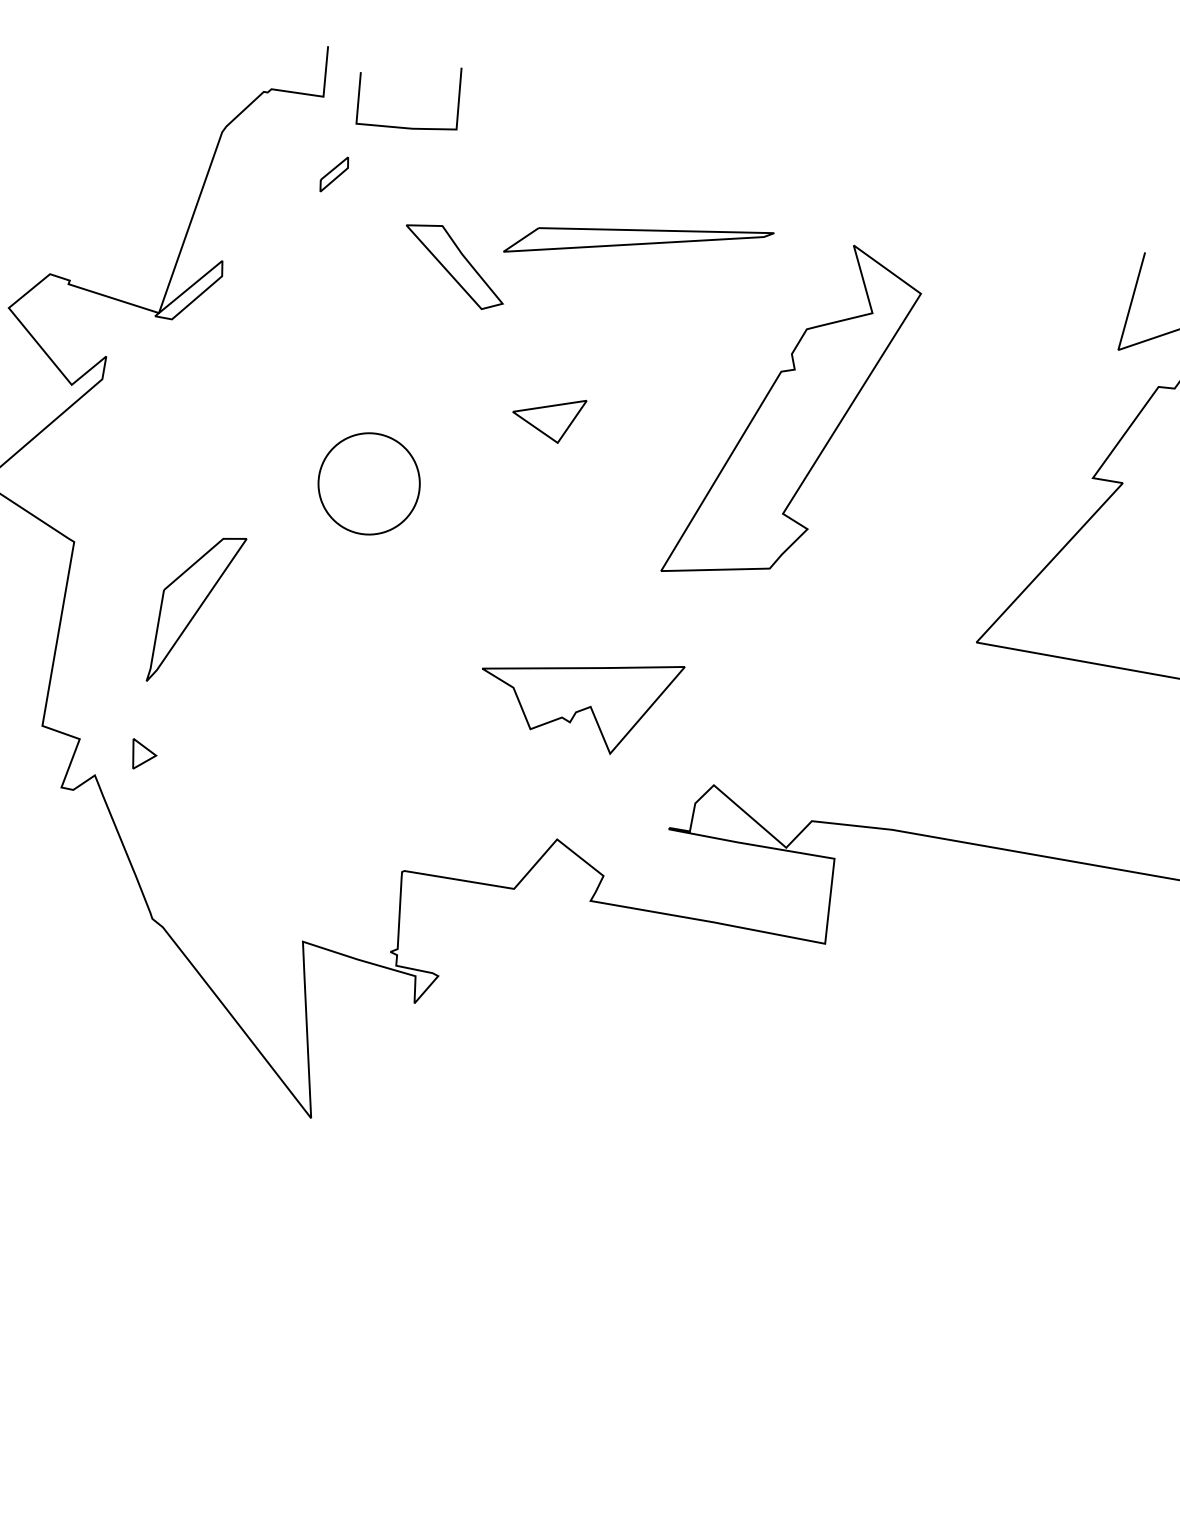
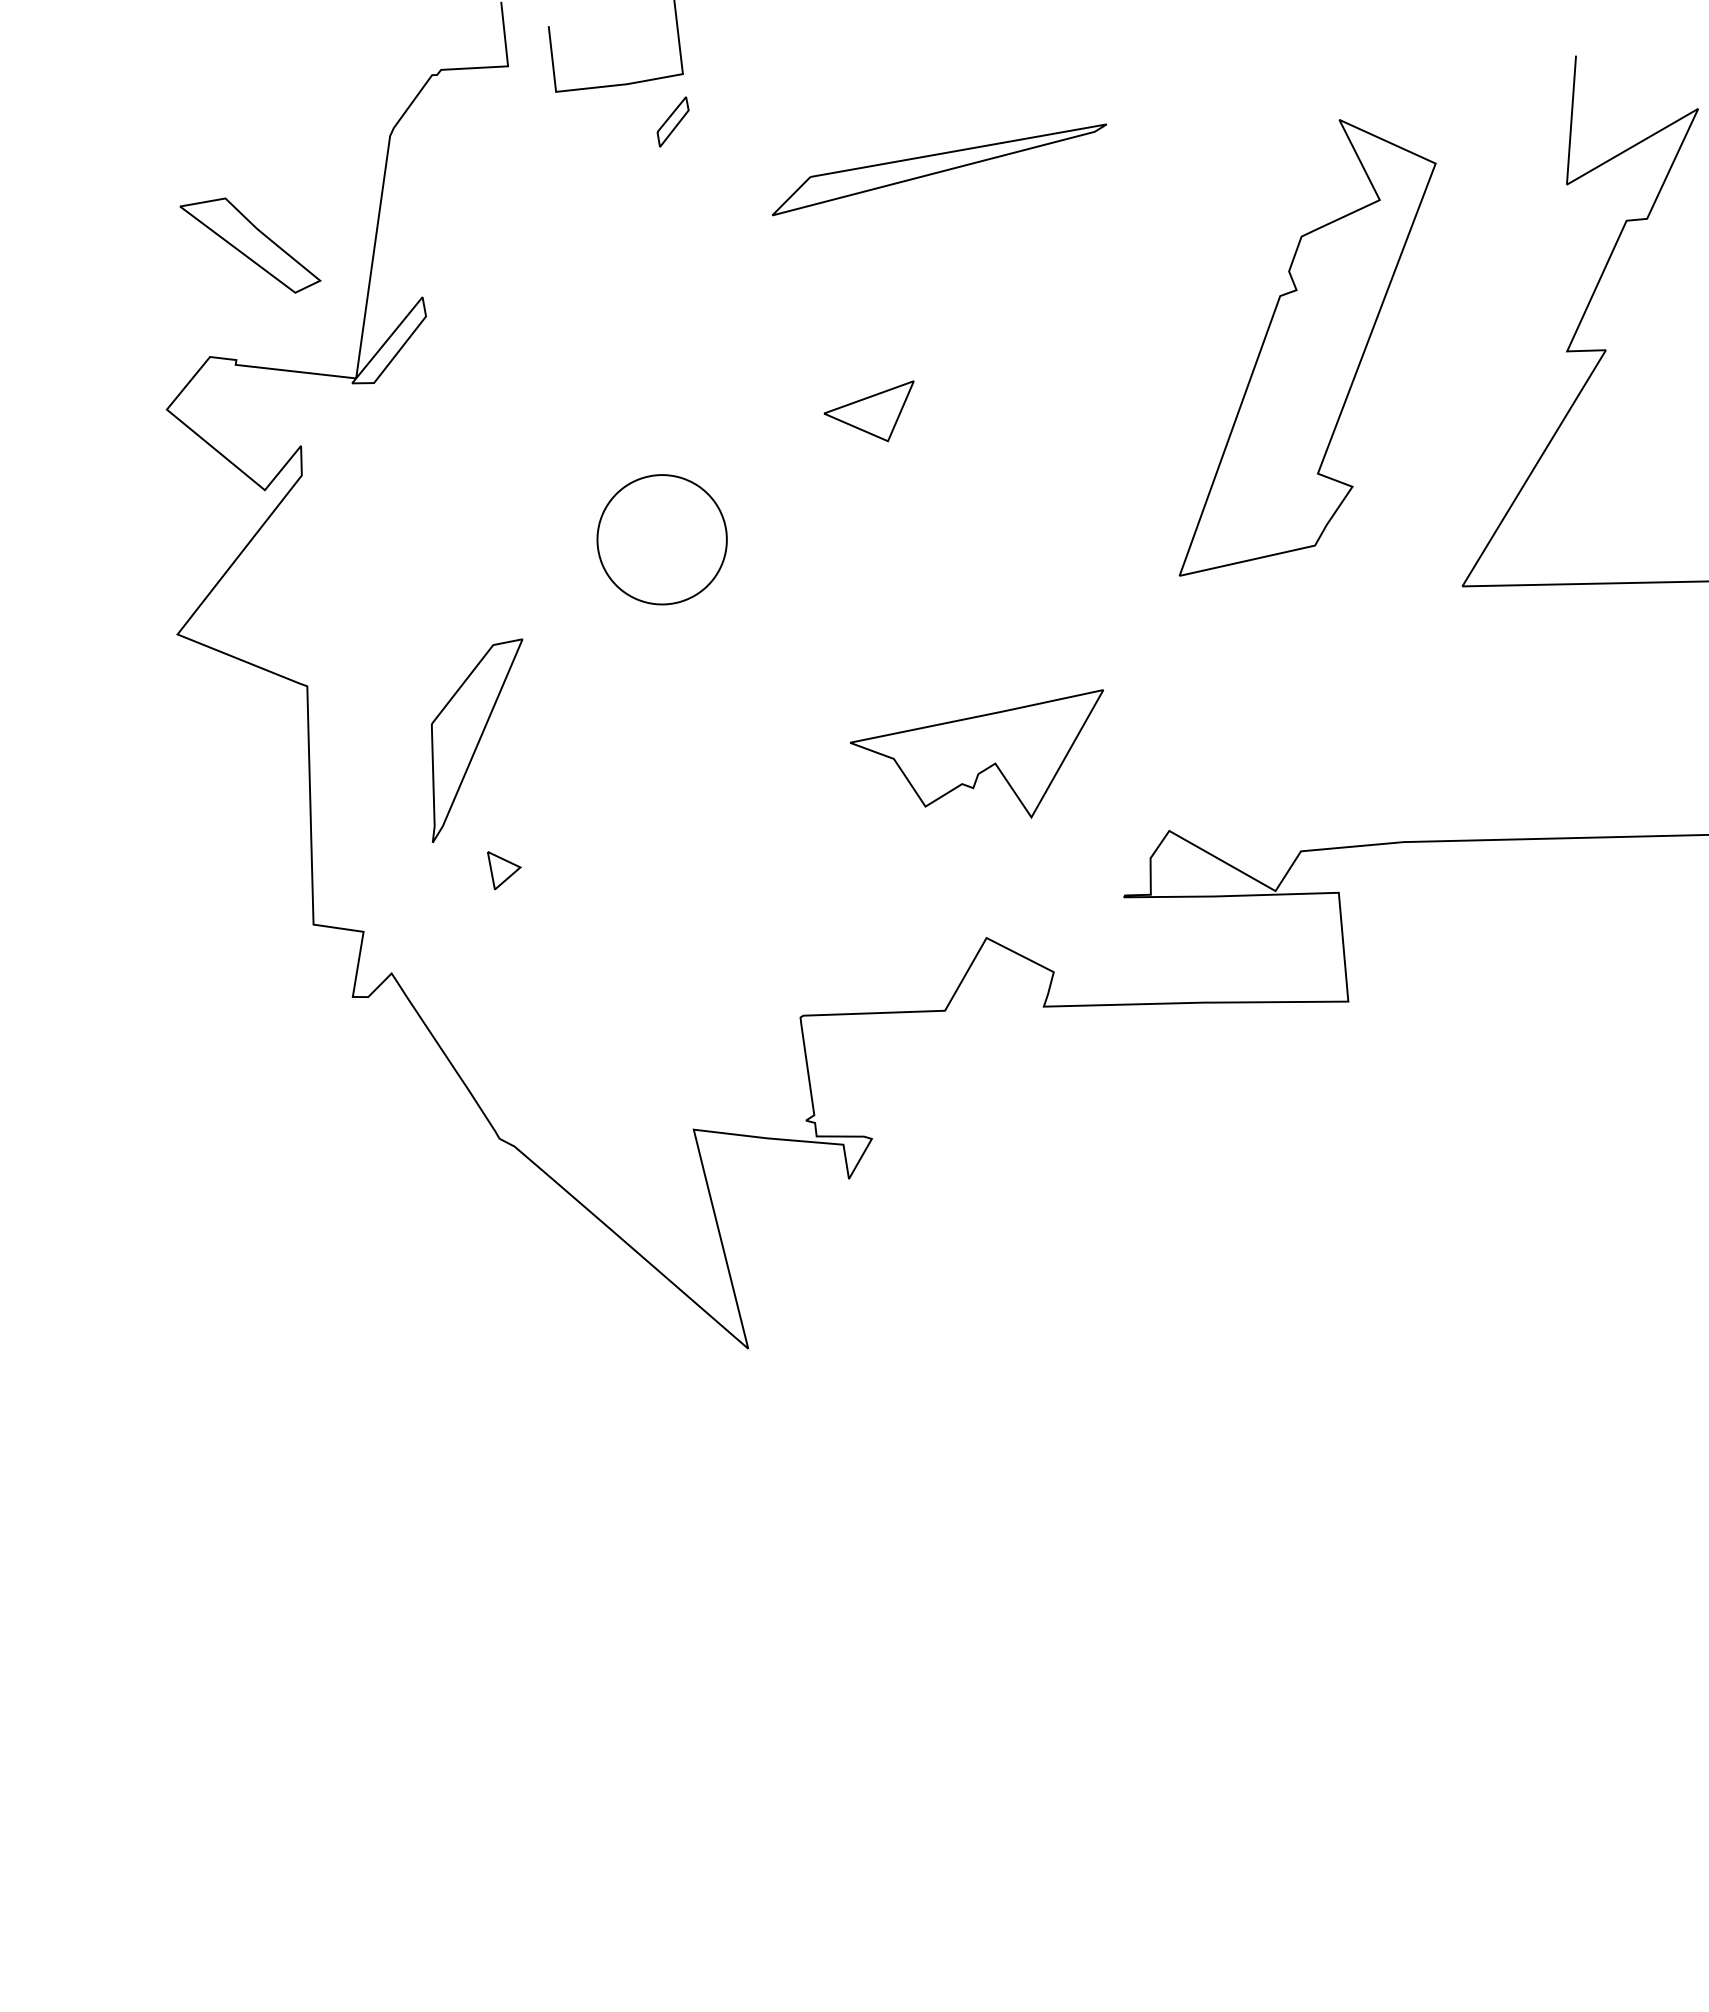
part: (333, 174) -> (672, 121), moved
part: (454, 265) -> (250, 245), moved
part: (794, 415) -> (1307, 347), moved
part: (143, 755) -> (504, 870), moved

